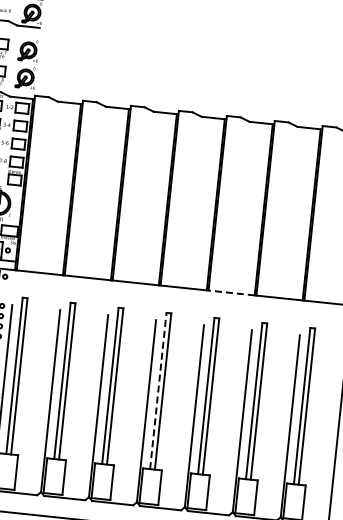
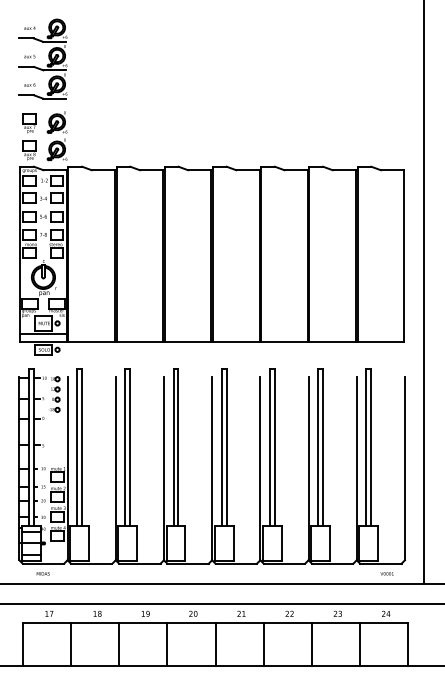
line: (230, 293) -> (283, 342), dashed -> solid
line: (158, 391) -> (221, 447), dashed -> solid

